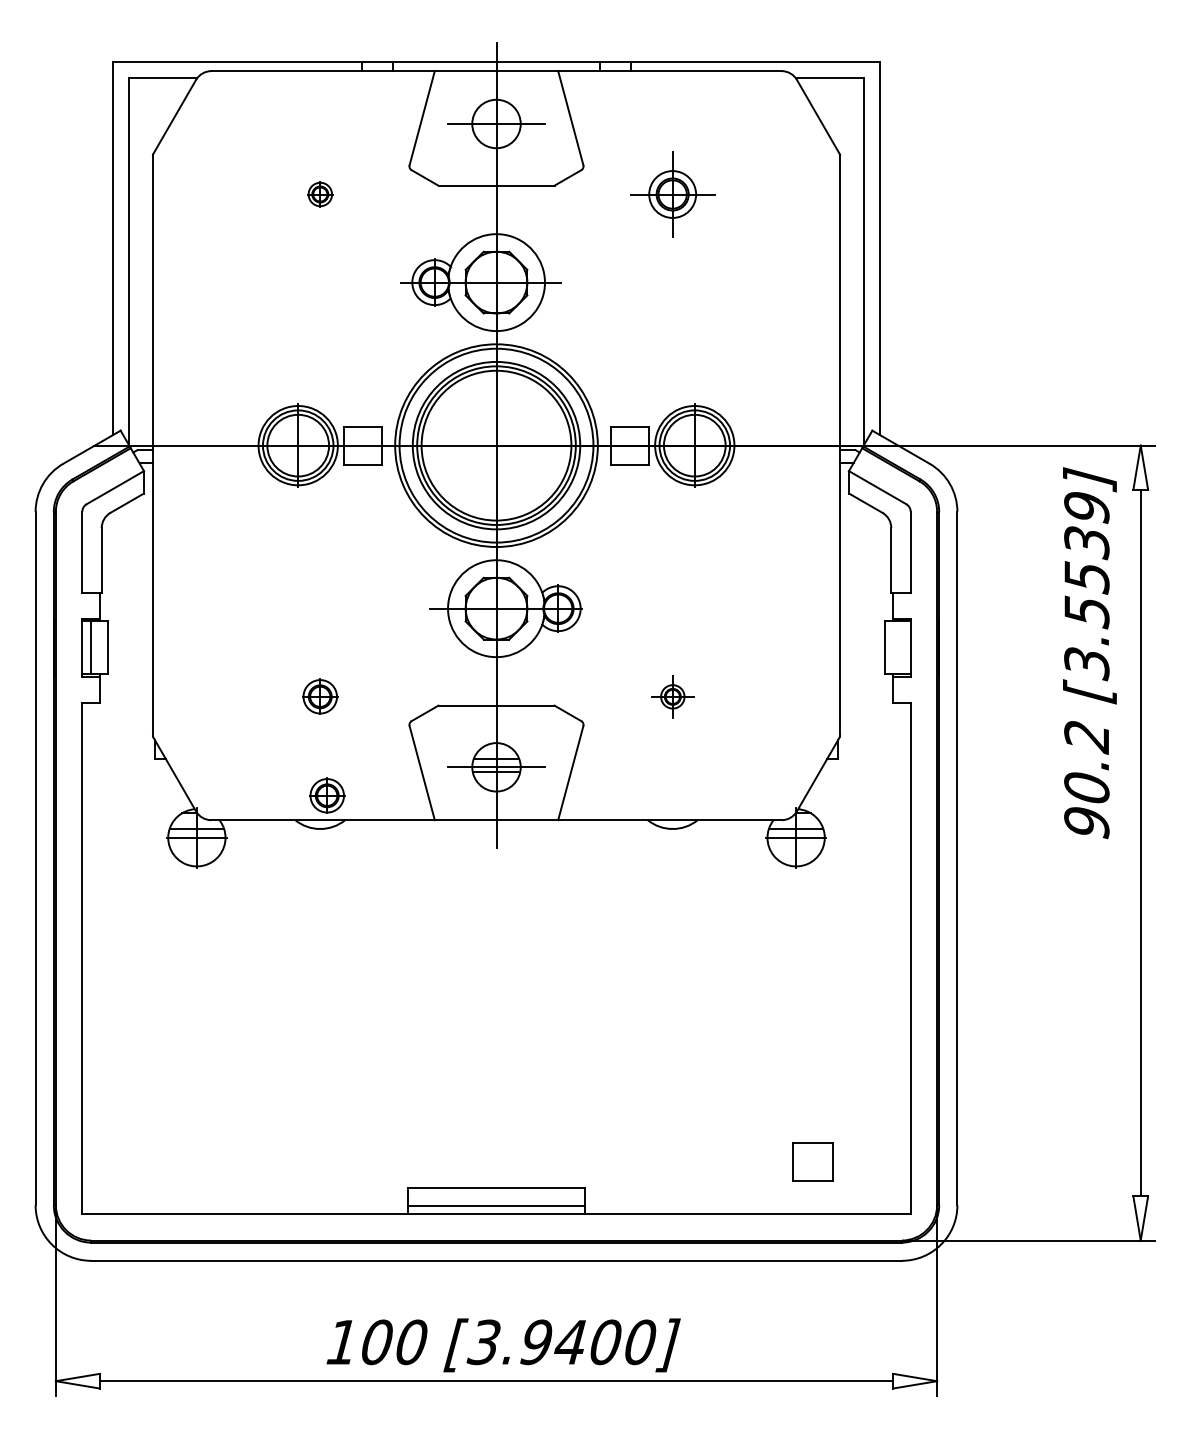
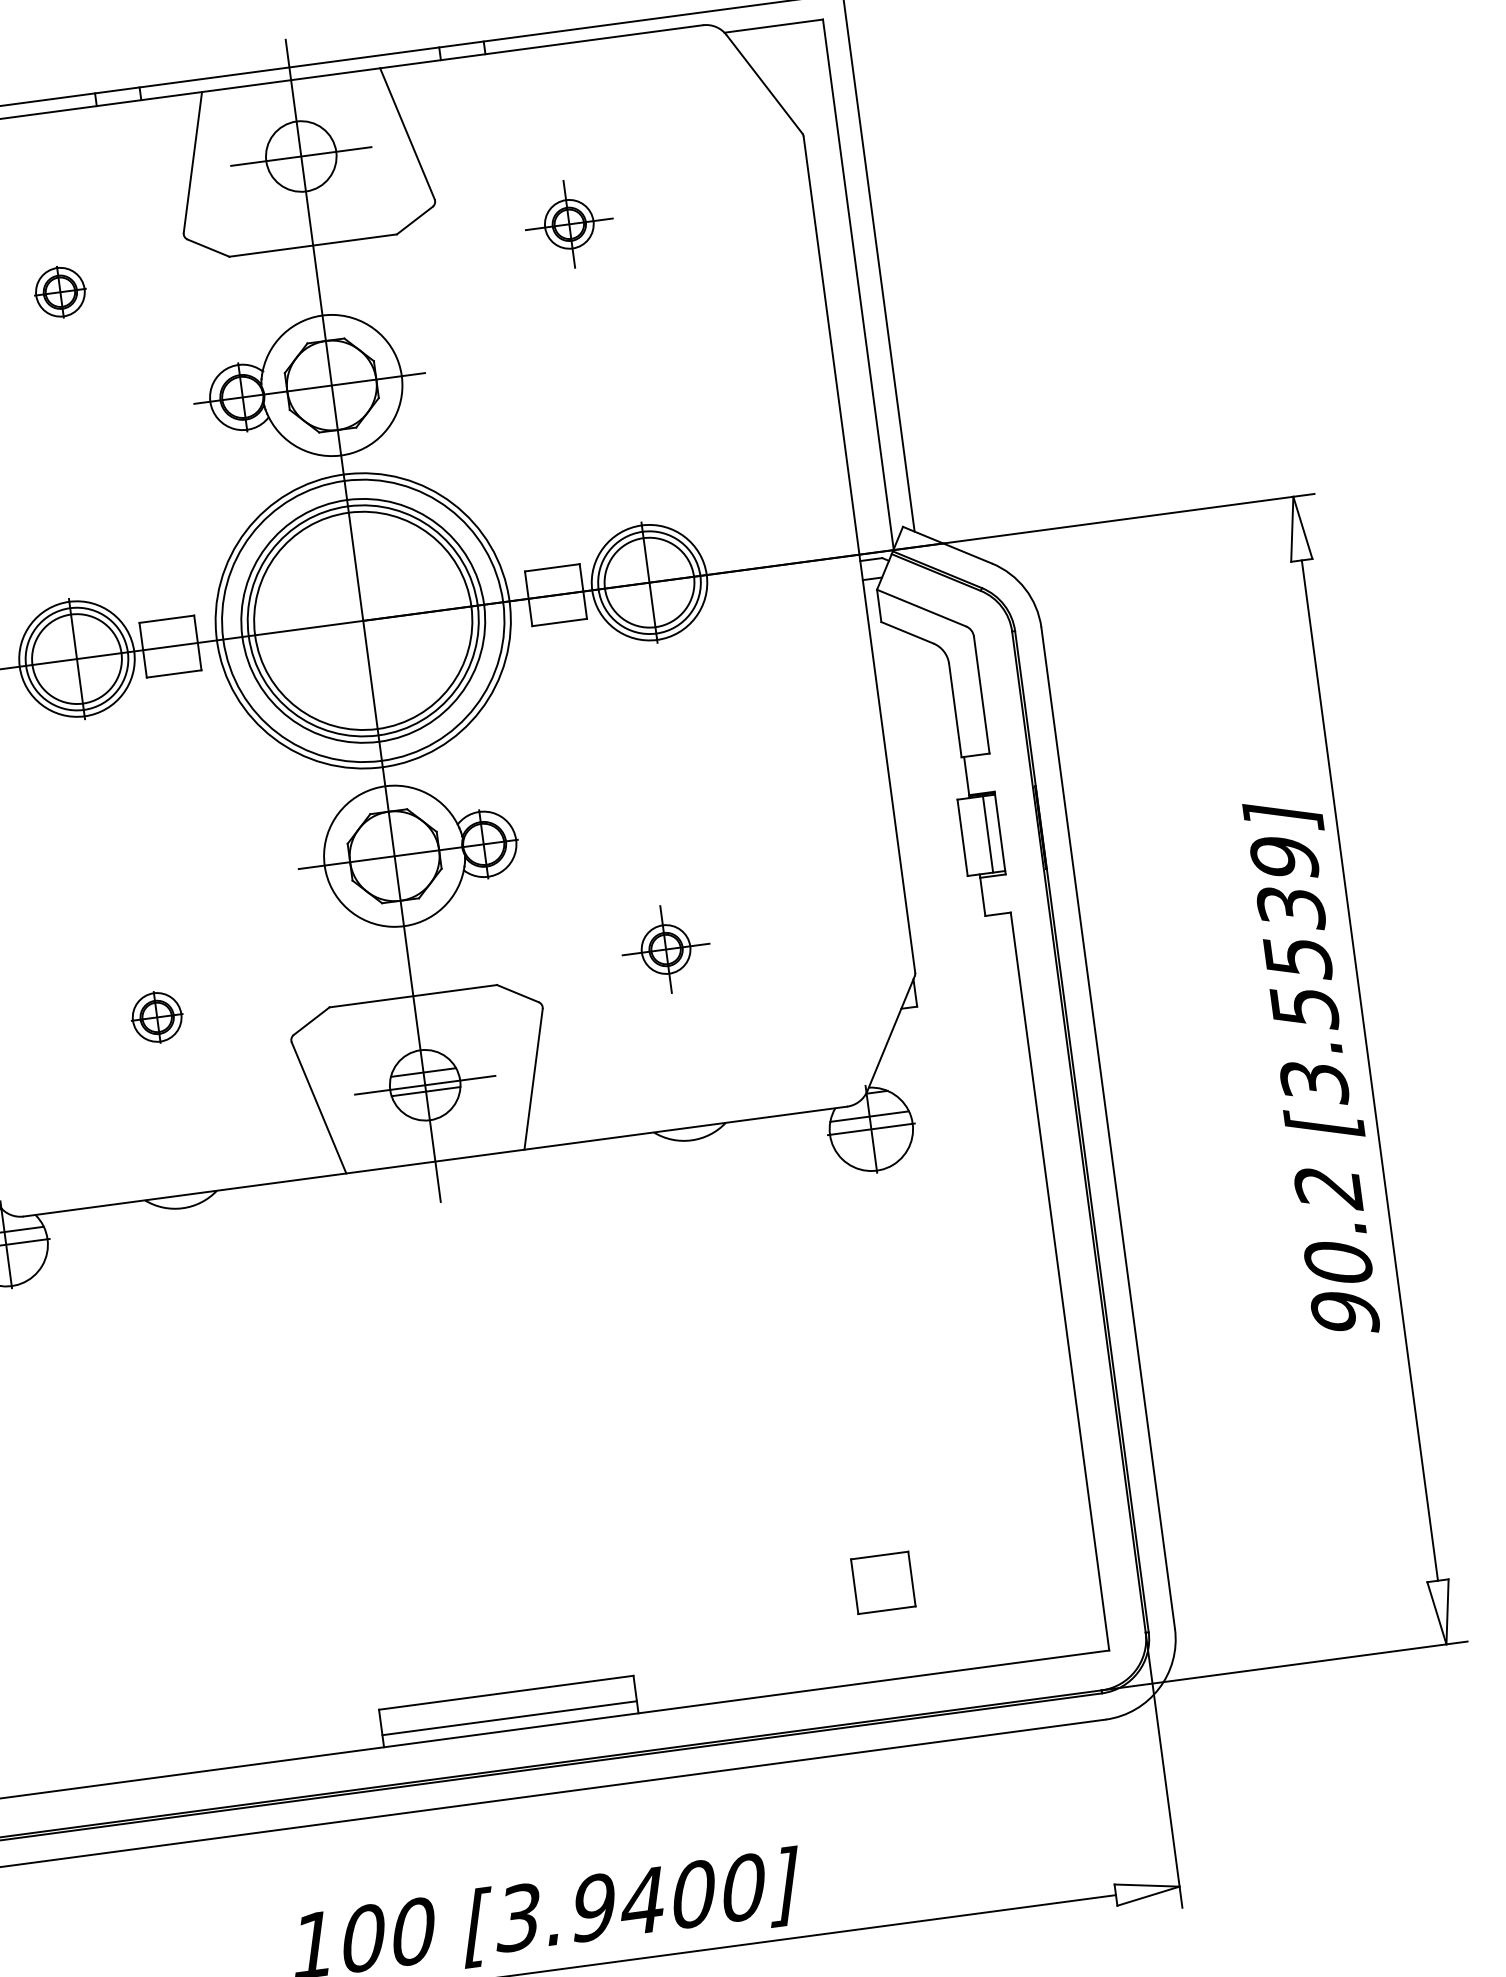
part: (320, 194) -> (60, 292), size x1.43
part: (672, 194) -> (568, 224), size x0.71
line: (902, 647) -> (988, 834), added
text: (1089, 653) -> (1316, 1068), moved
part: (672, 696) -> (665, 949), size x1.43
part: (327, 795) -> (186, 1158), removed
part: (812, 1161) -> (882, 1582), moved

